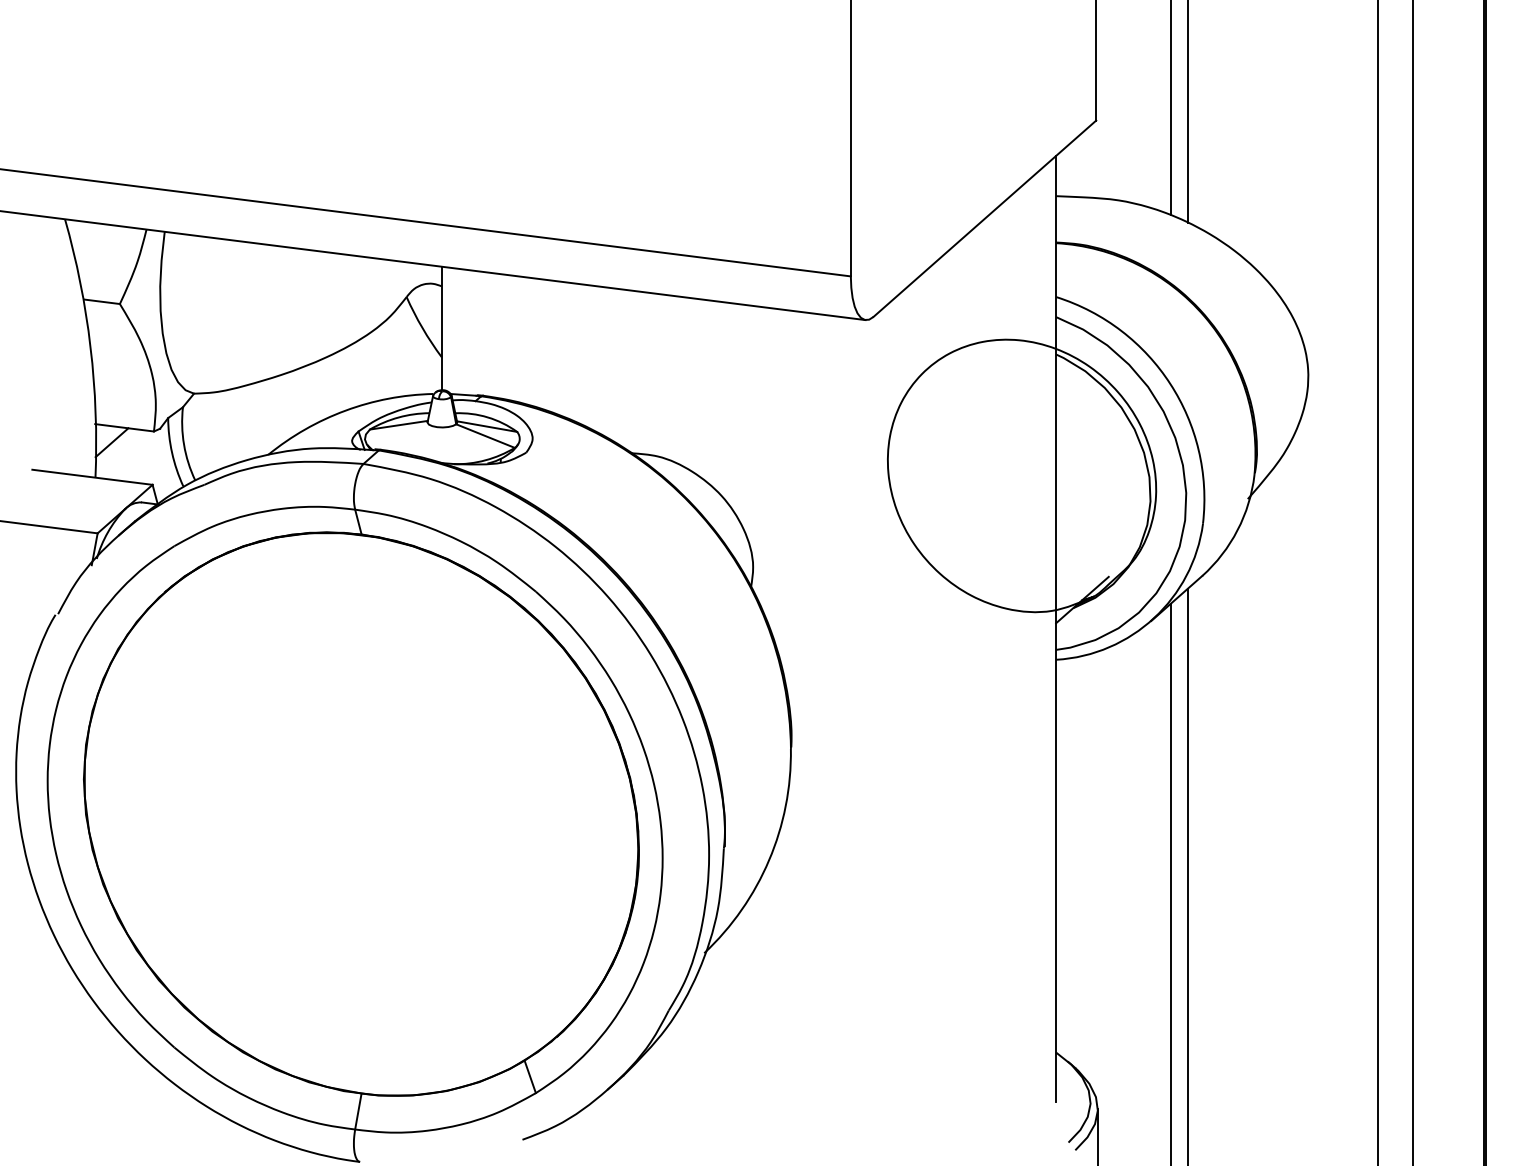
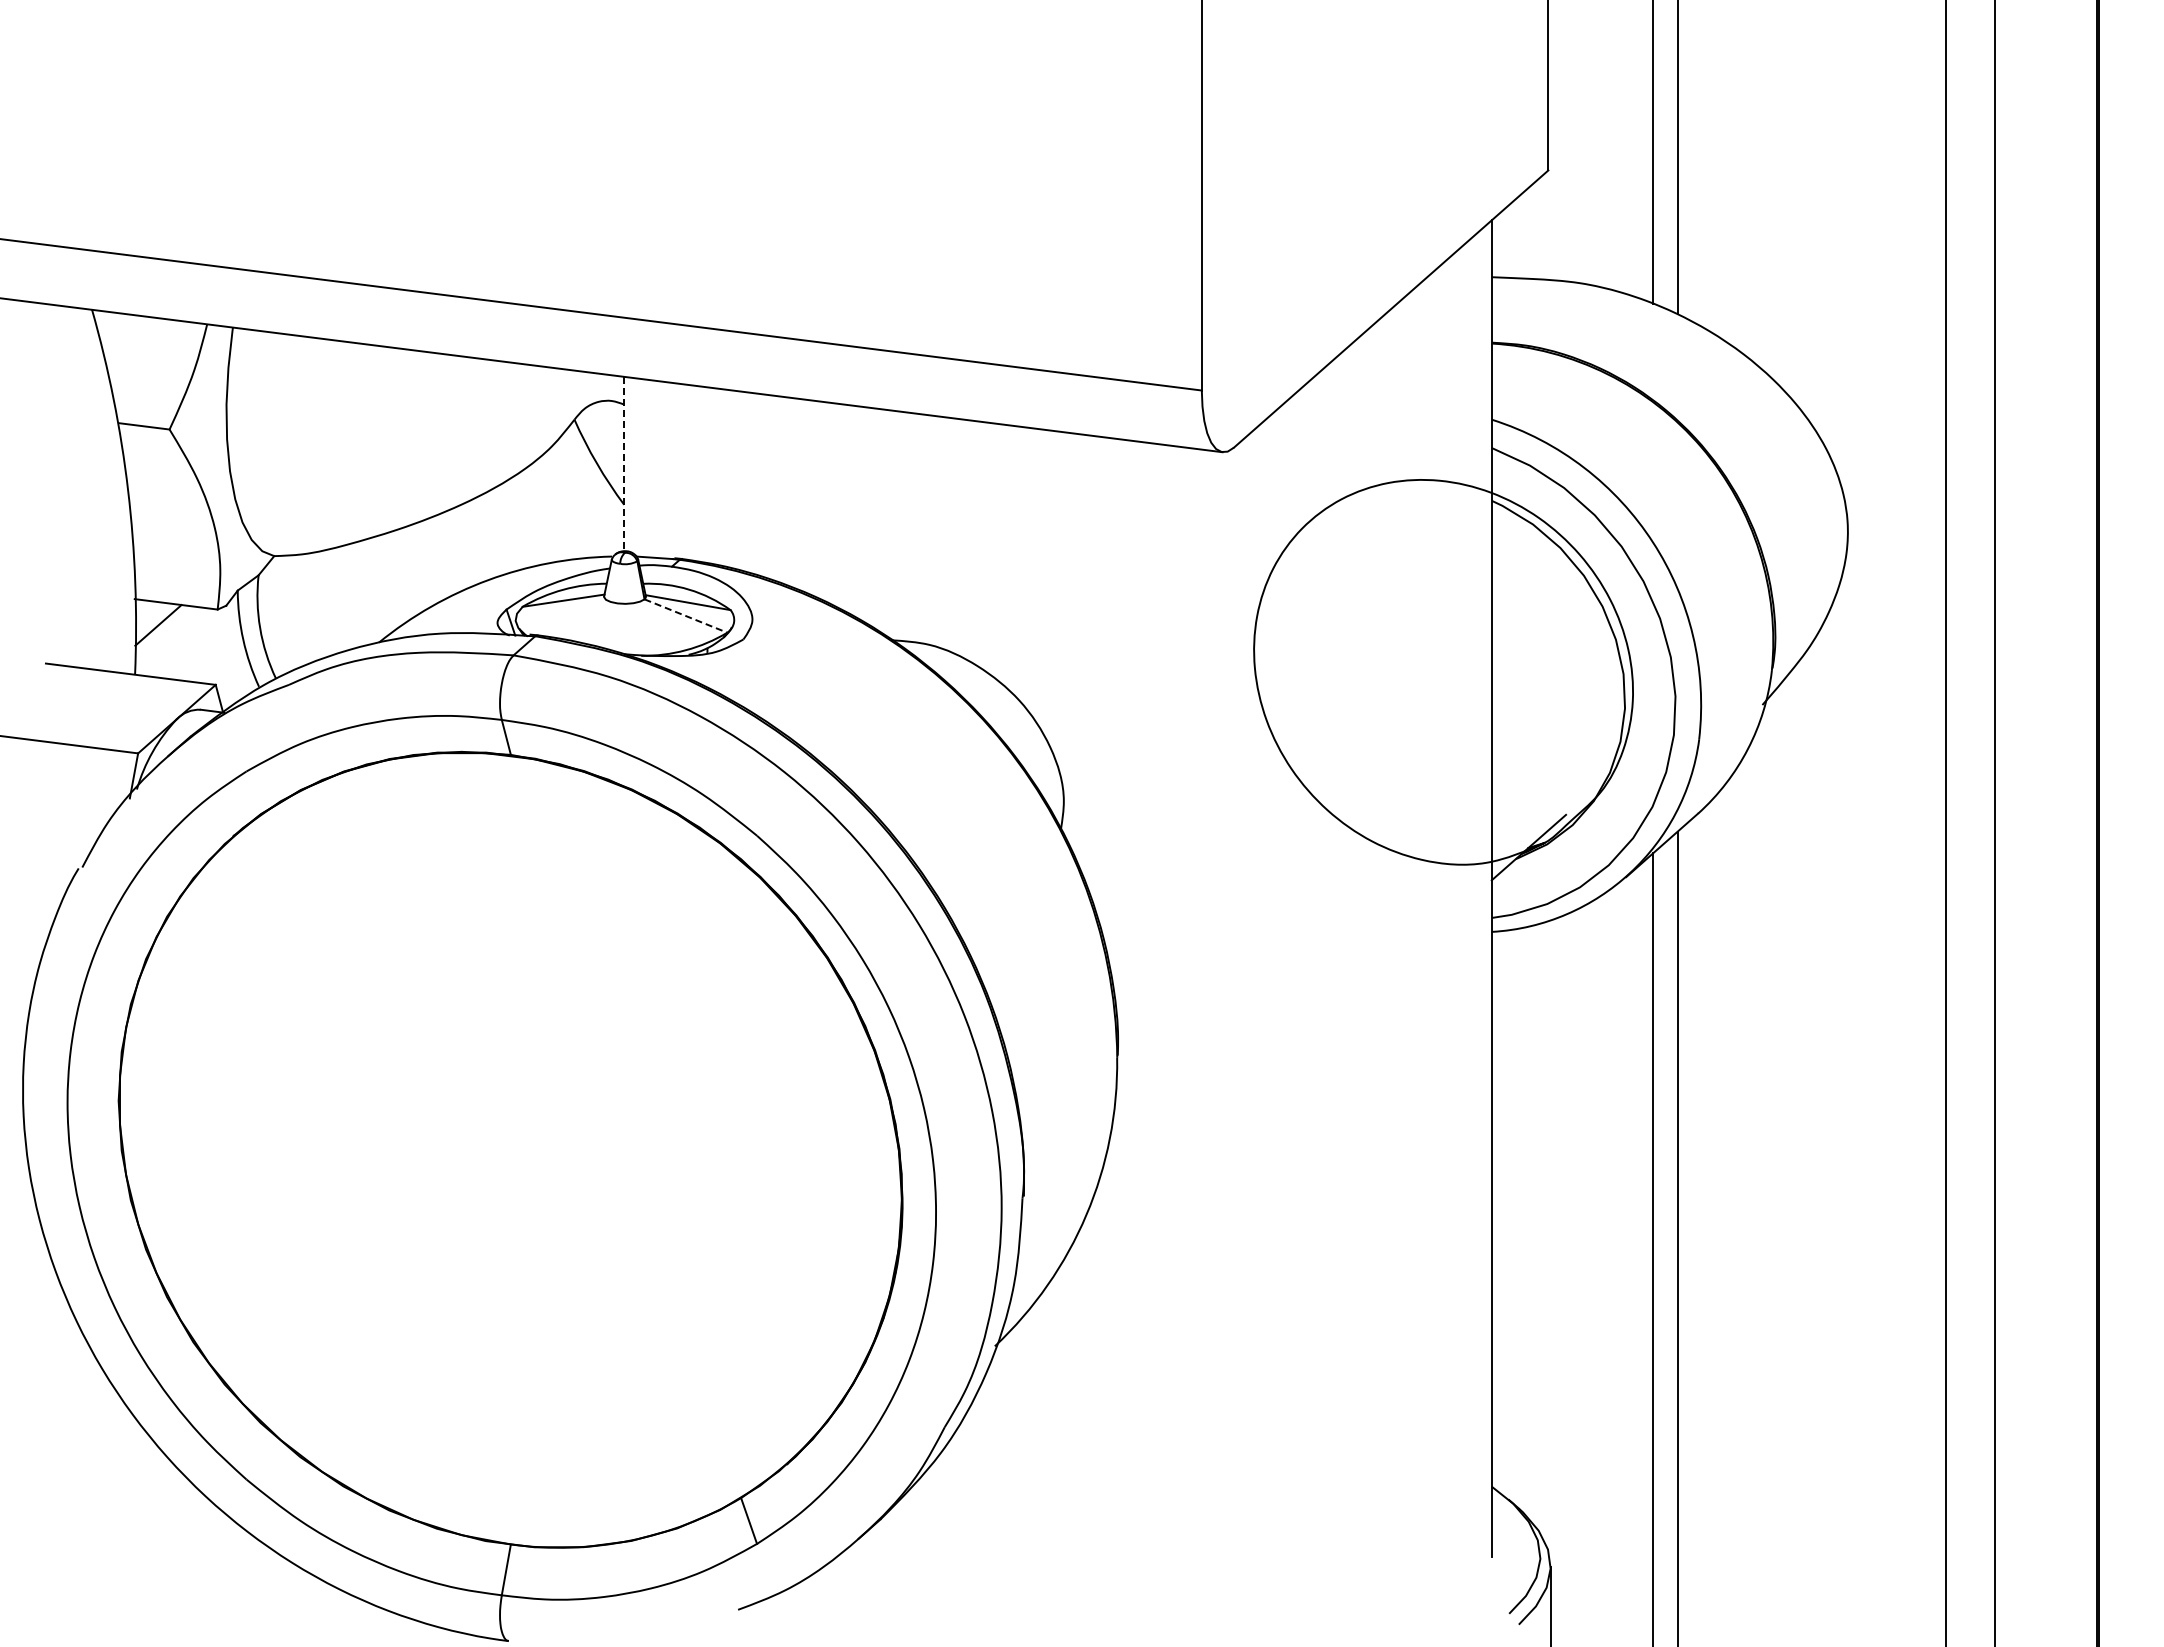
line: (442, 328) -> (624, 464), solid -> dashed
line: (485, 436) -> (685, 616), solid -> dashed

